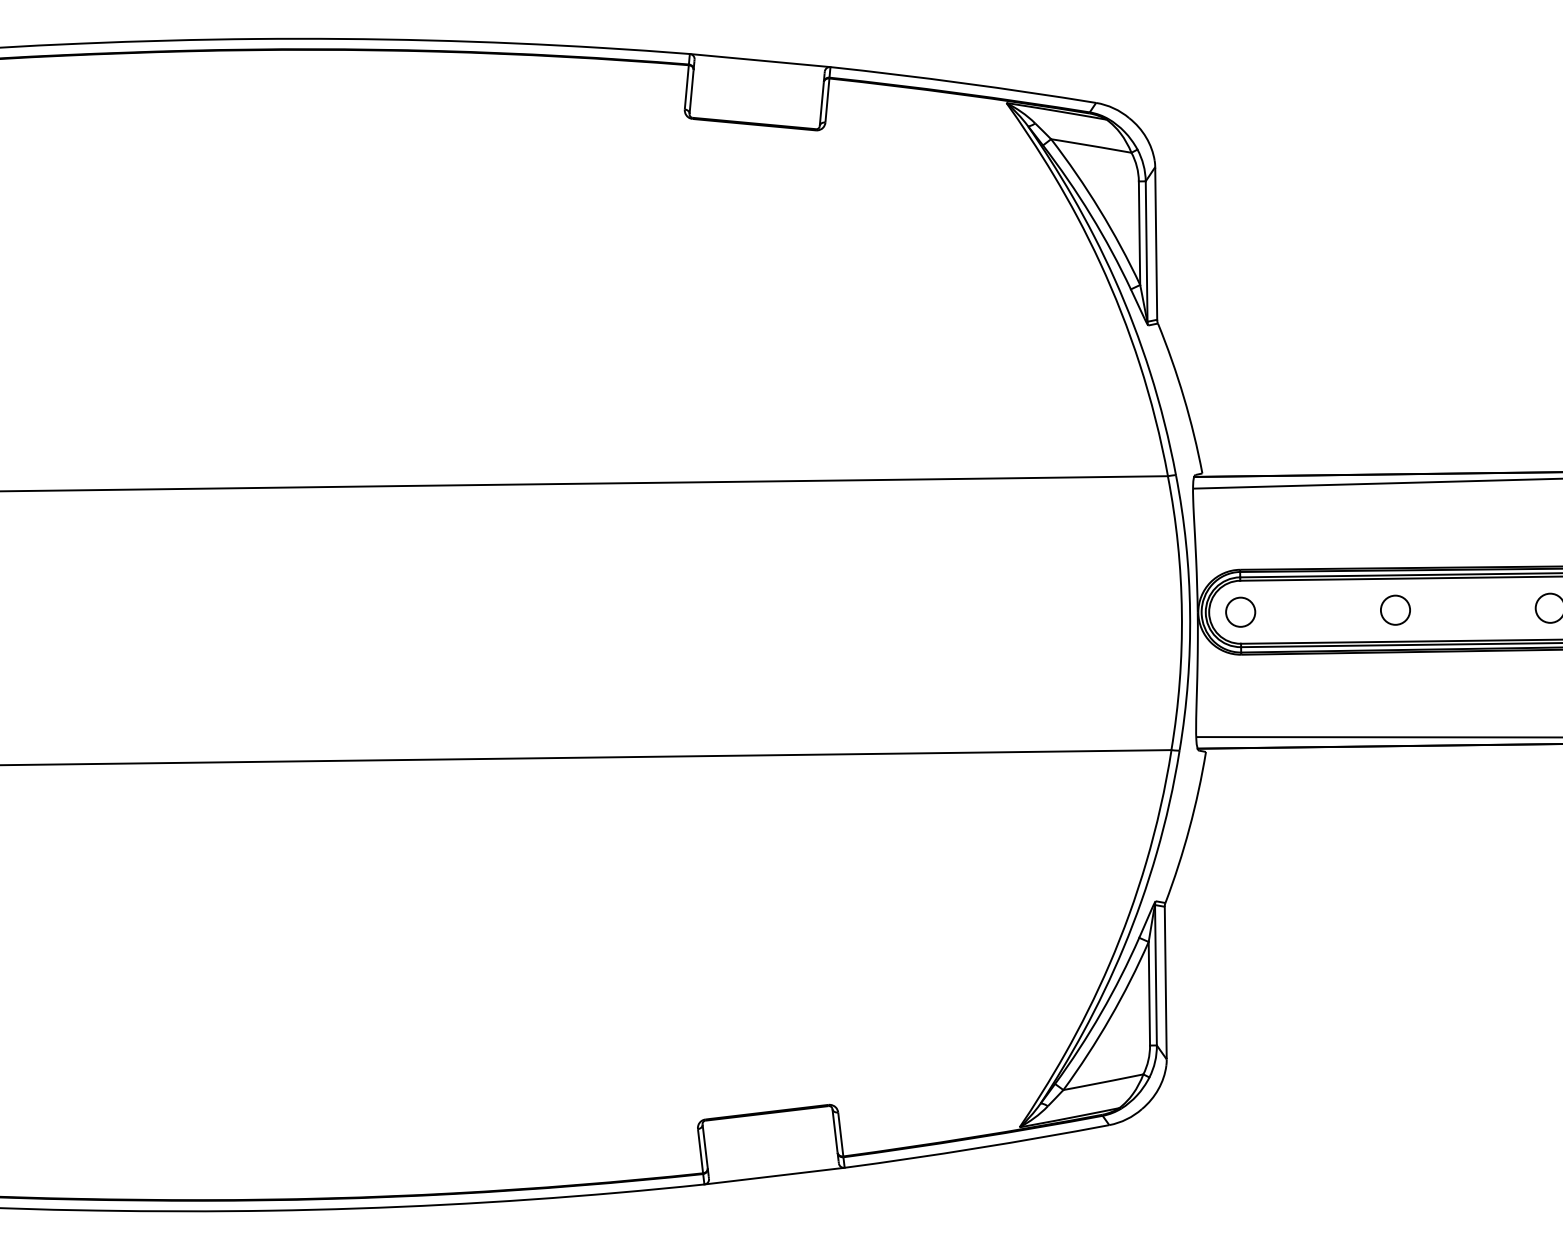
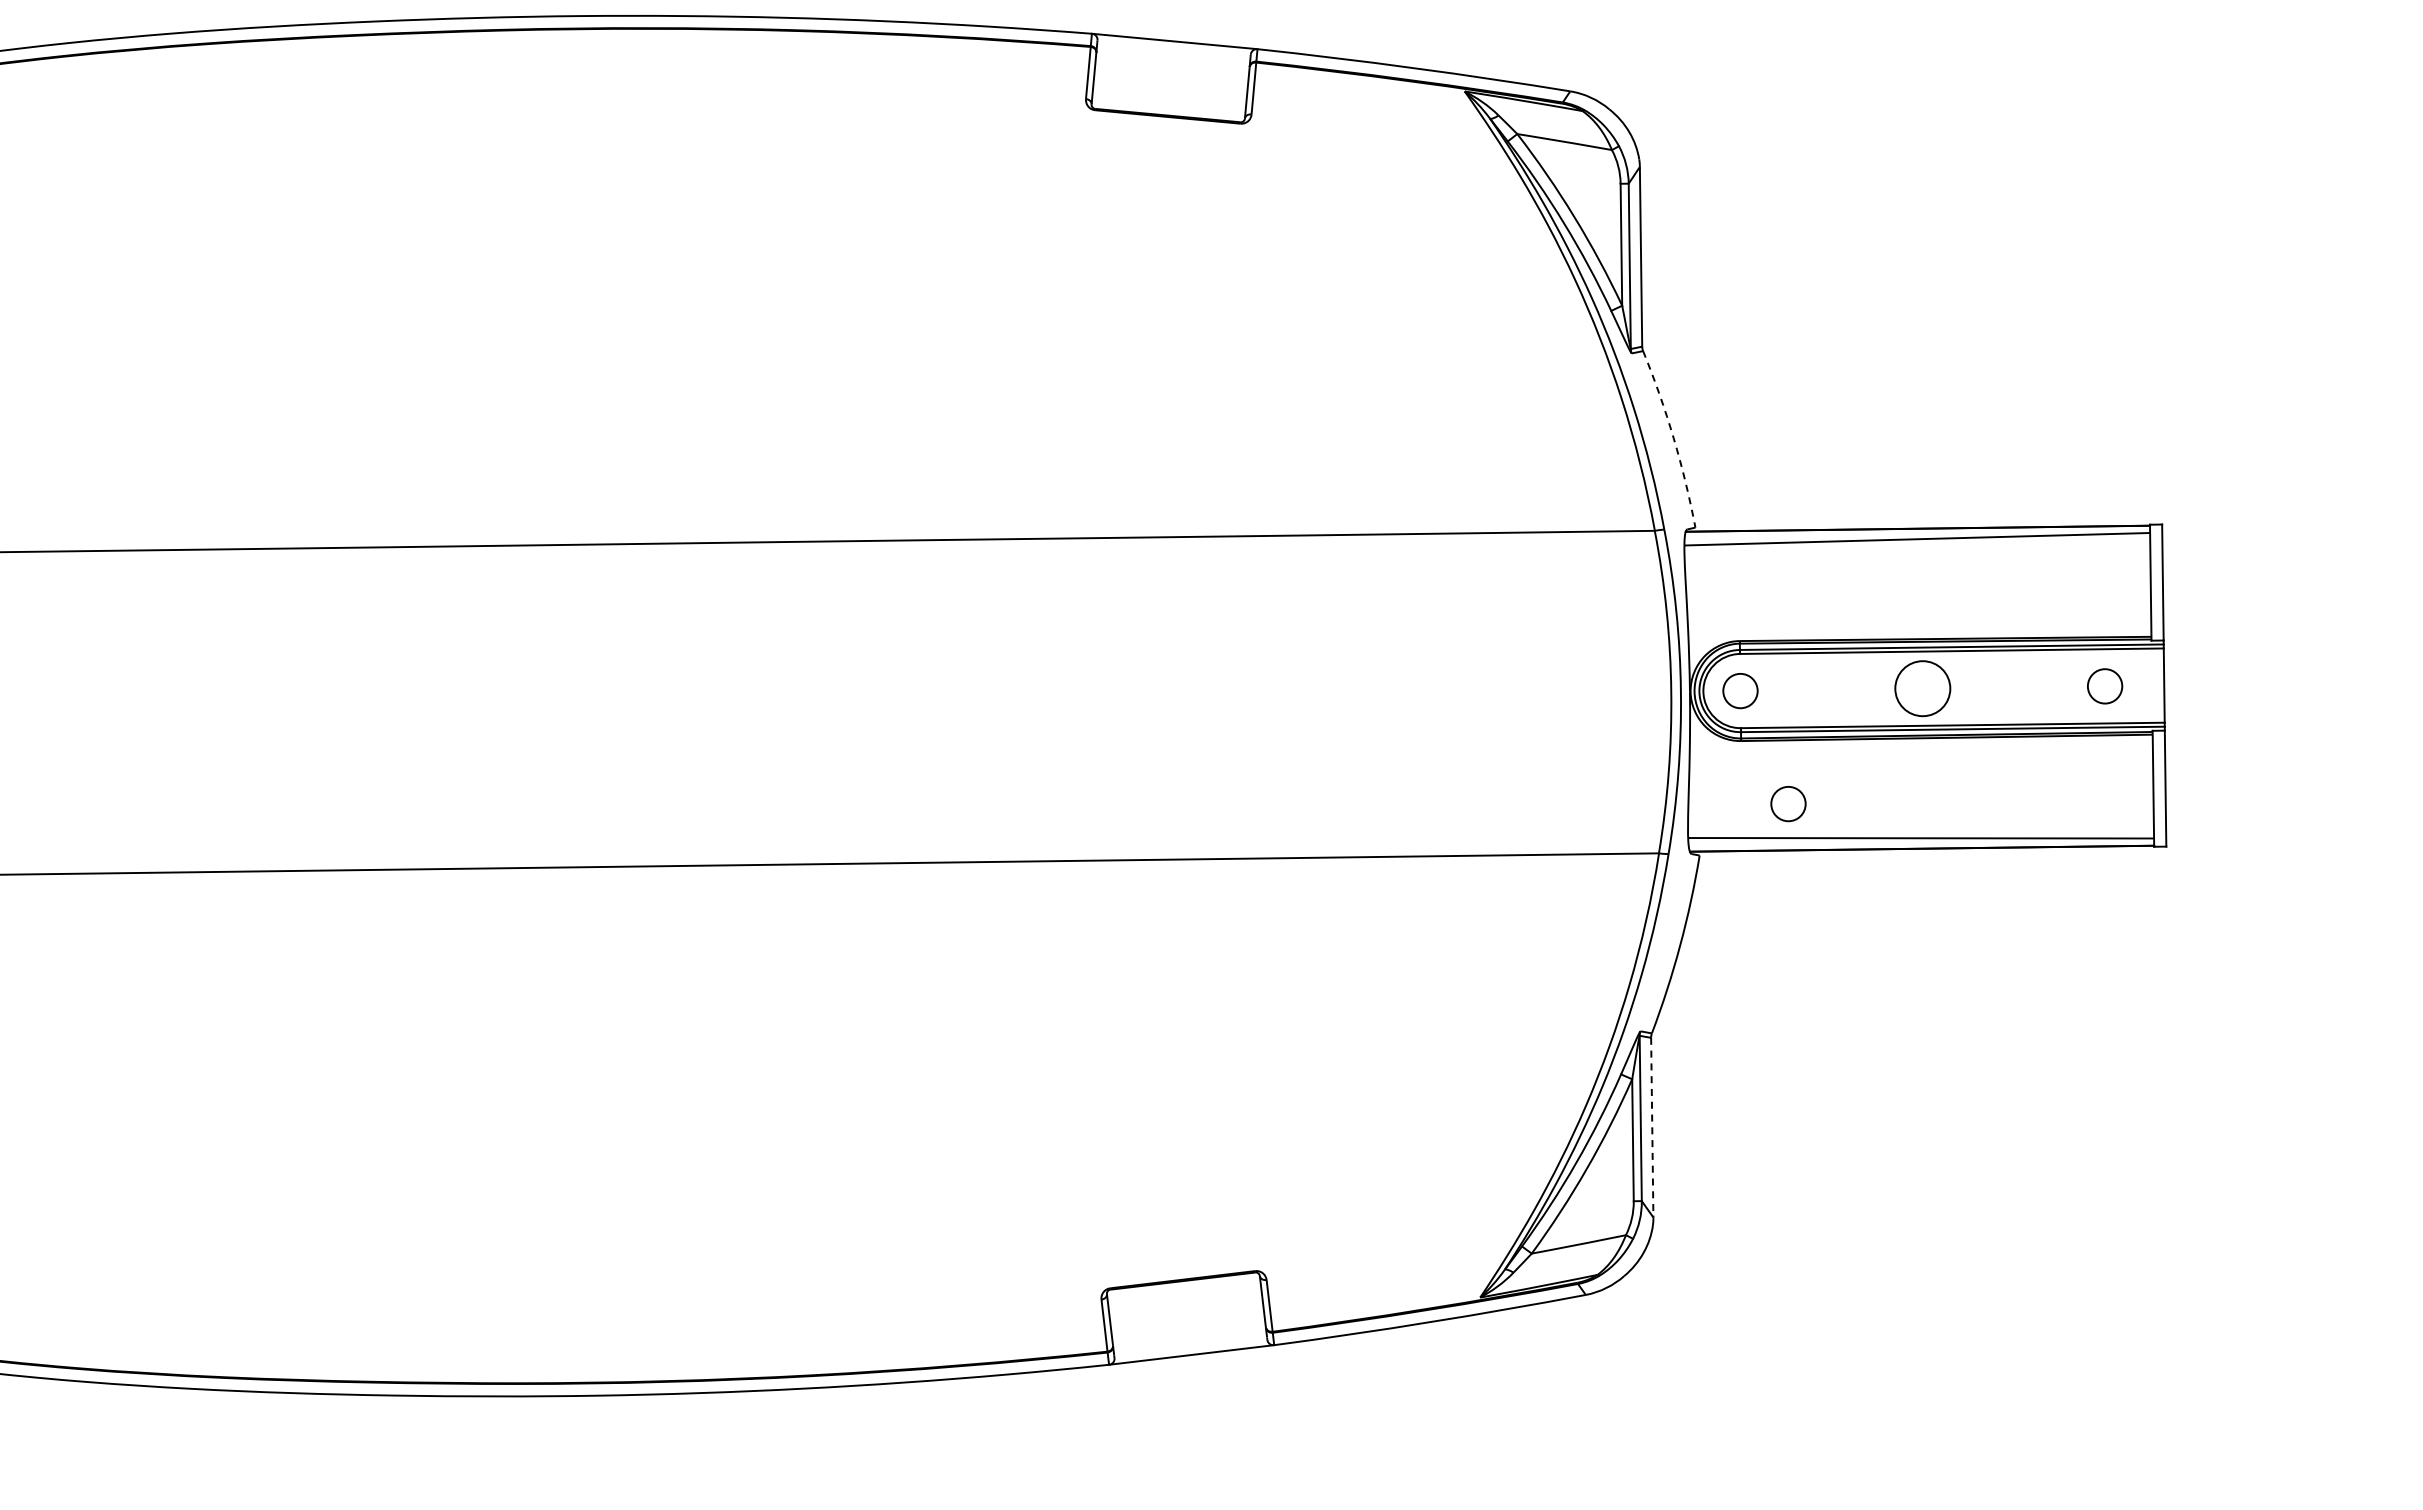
arc: (1183, 397) -> (1673, 438), solid -> dashed
circle: (1395, 610) -> (1922, 688), size x1.6
circle: (1281, 708) -> (1788, 804), added
line: (1165, 982) -> (1652, 1126), solid -> dashed

